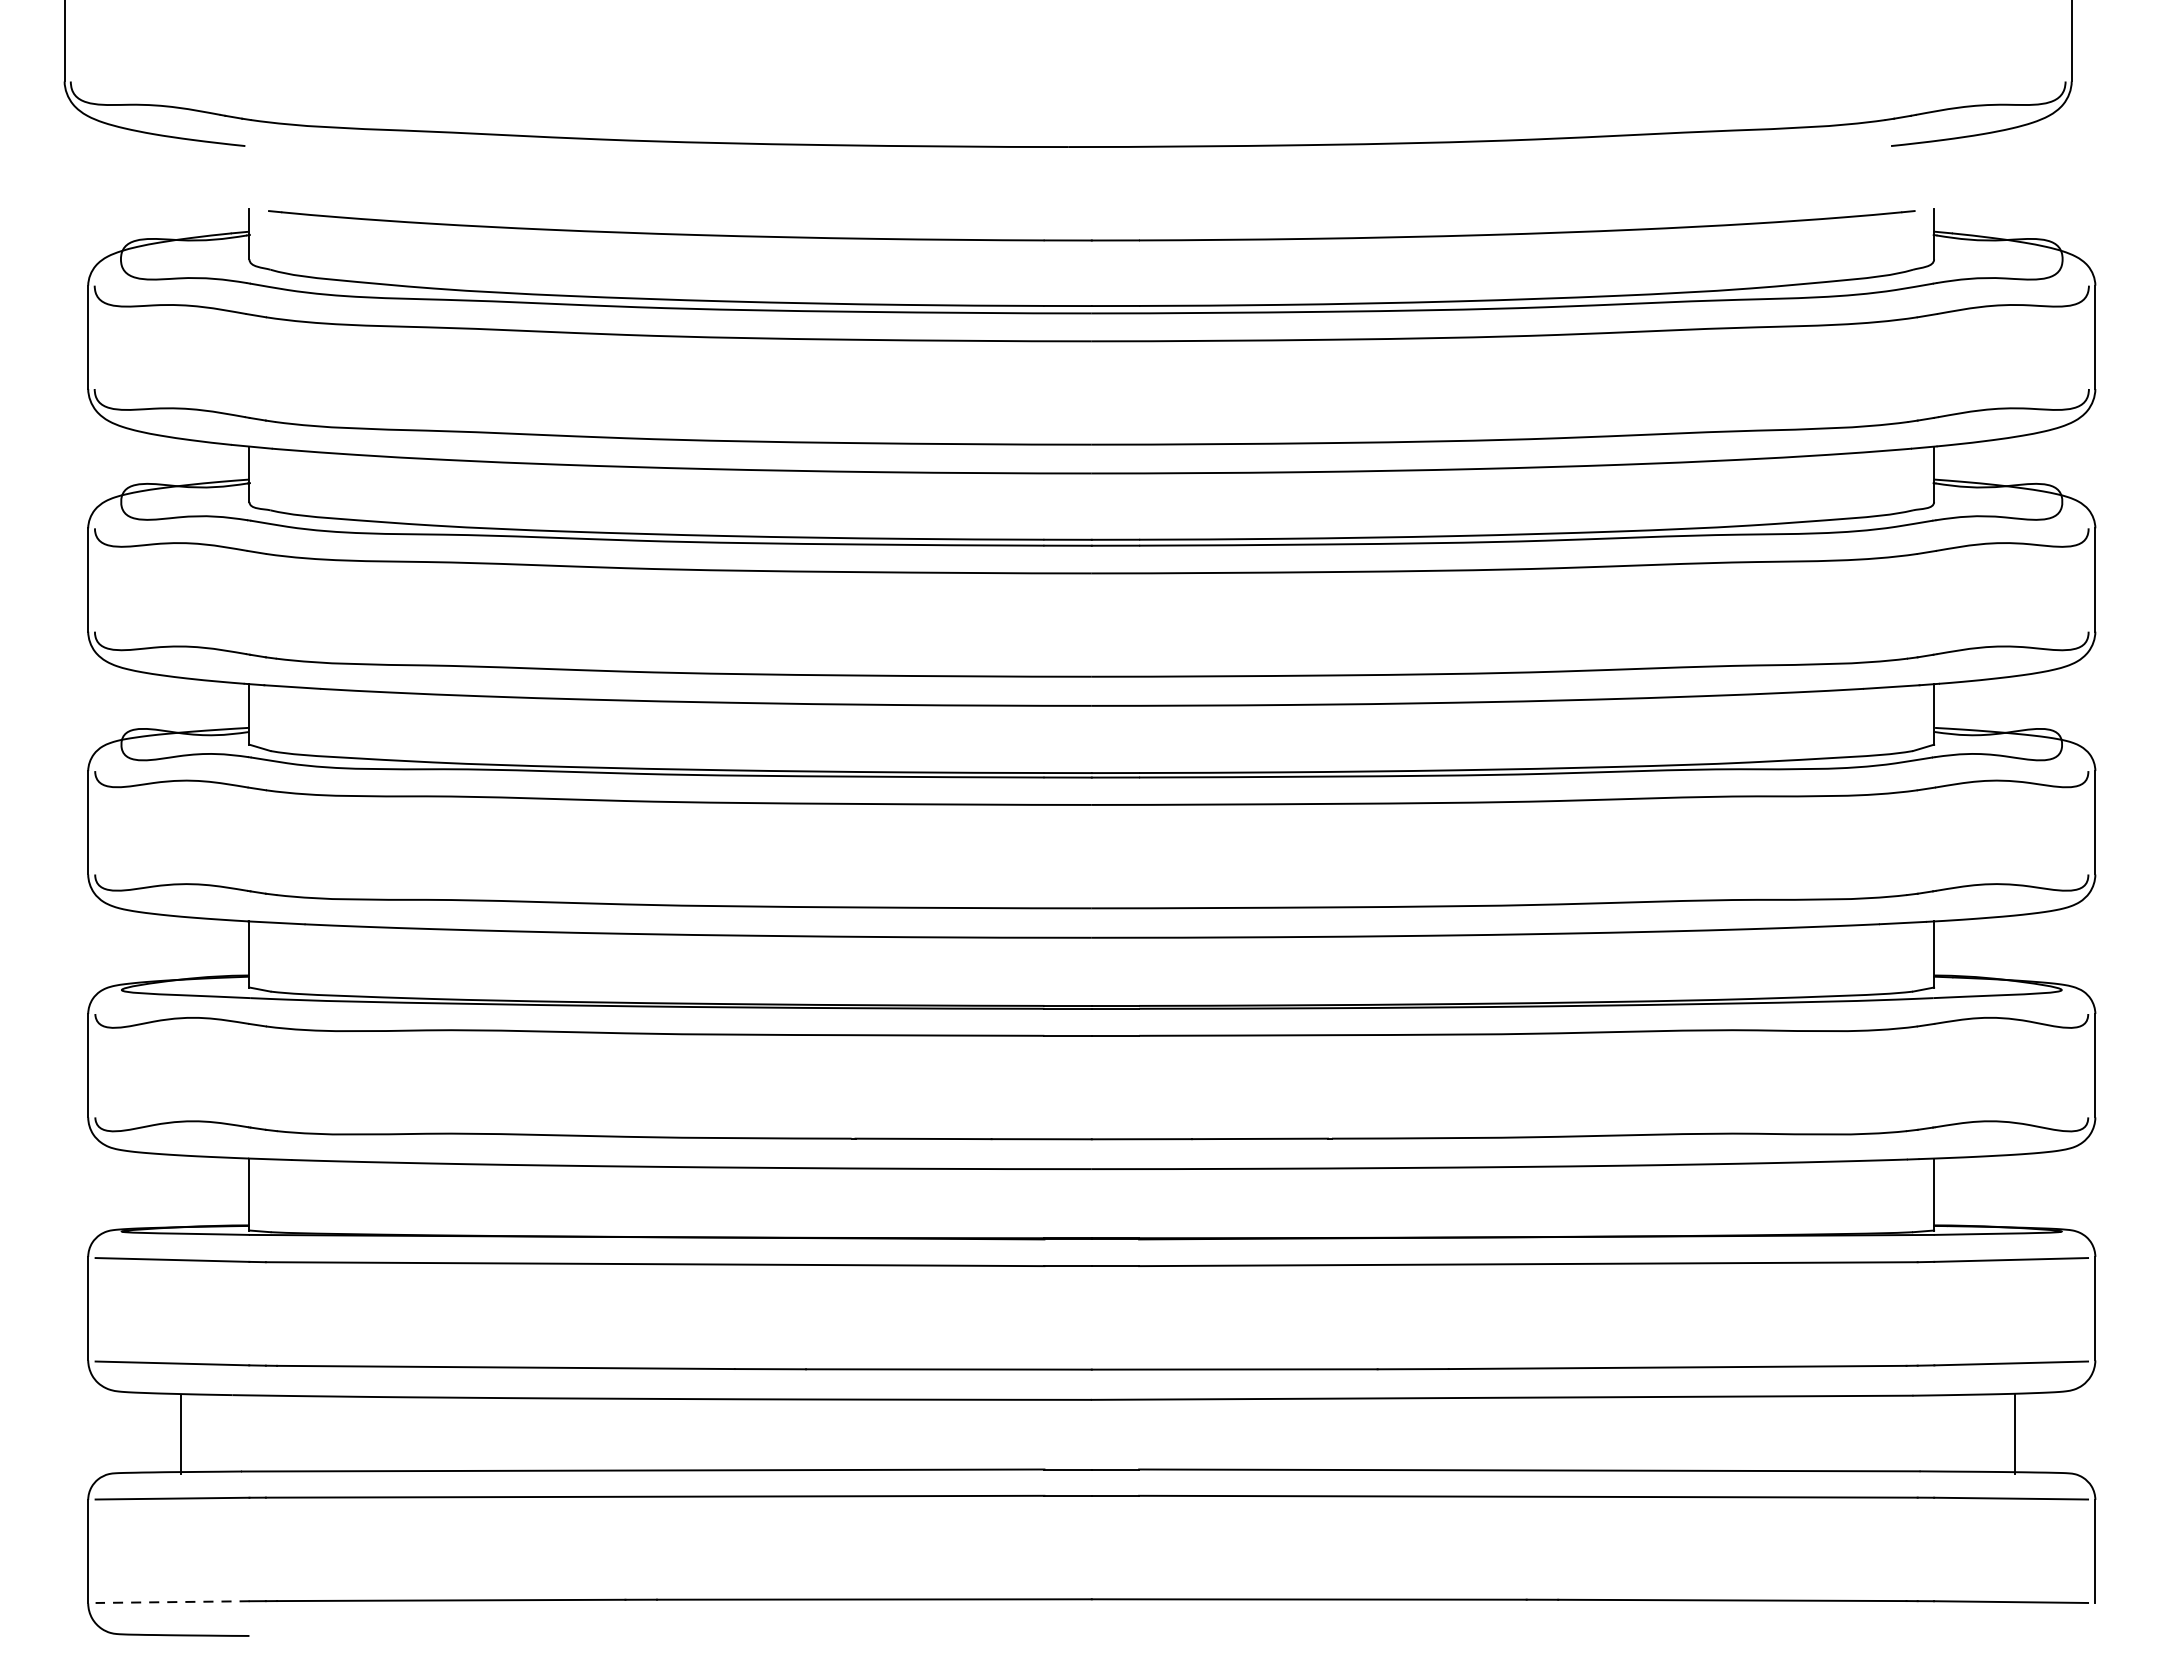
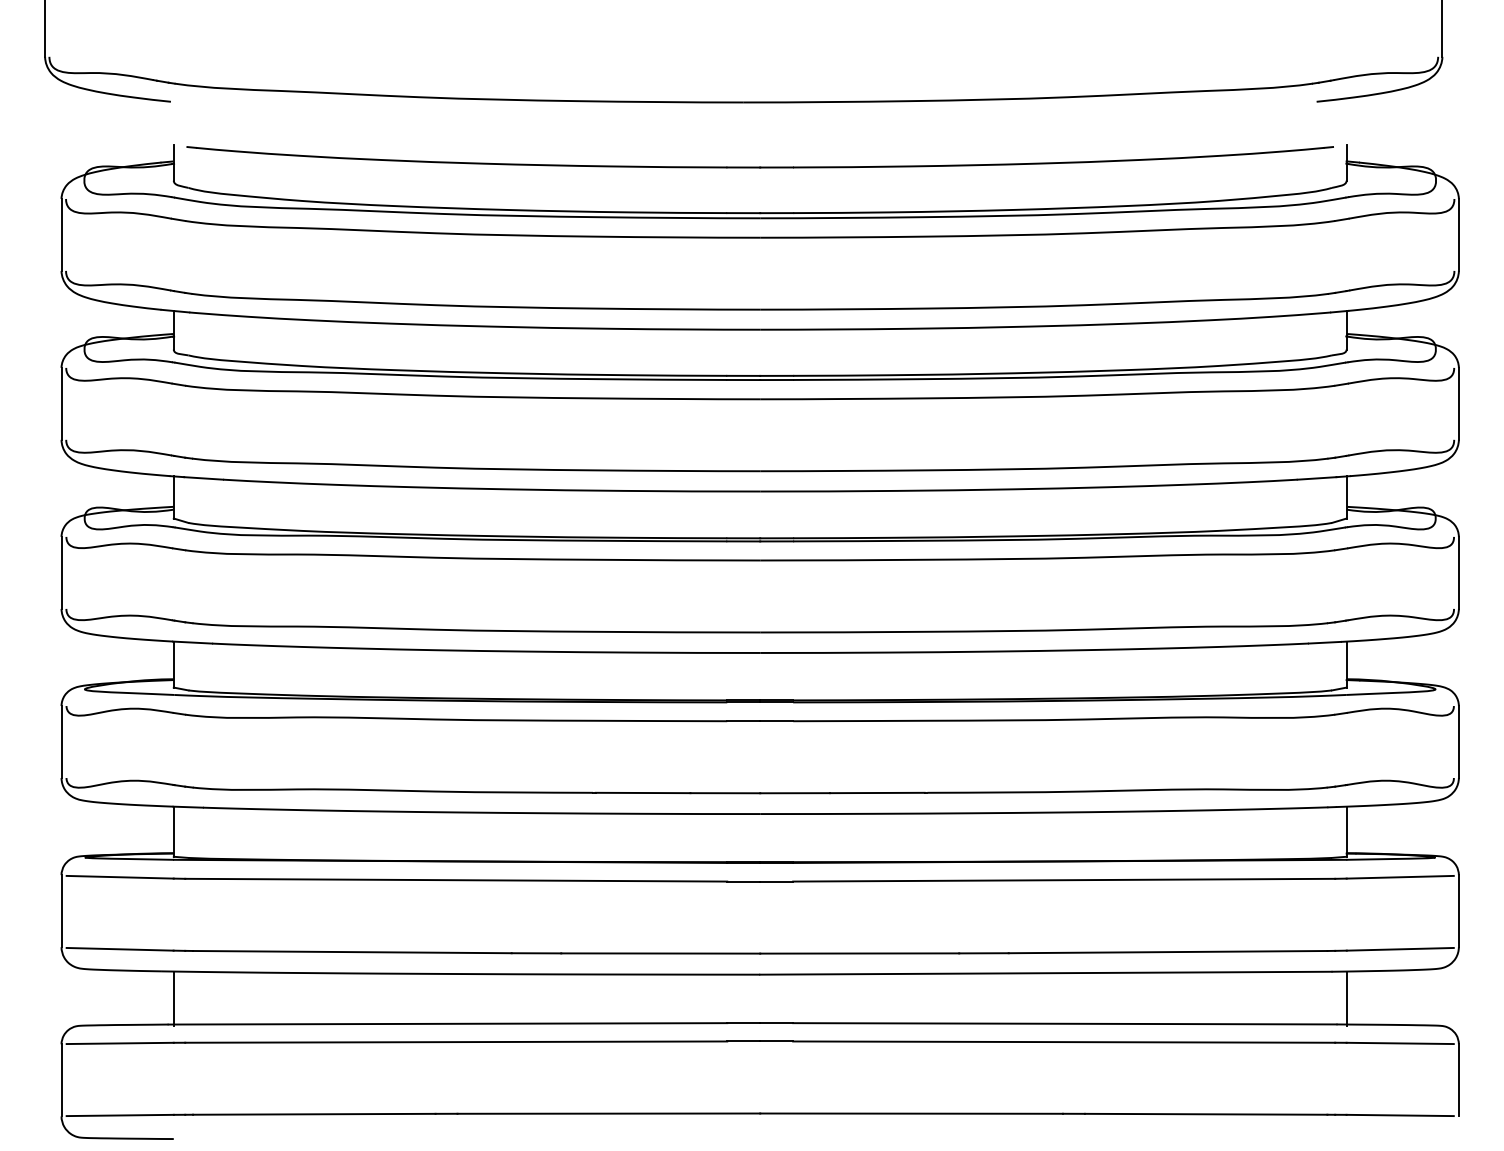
line: (180, 1434) -> (173, 998), moved
line: (2014, 1434) -> (1346, 998), moved
line: (172, 1602) -> (120, 1115), dashed -> solid

